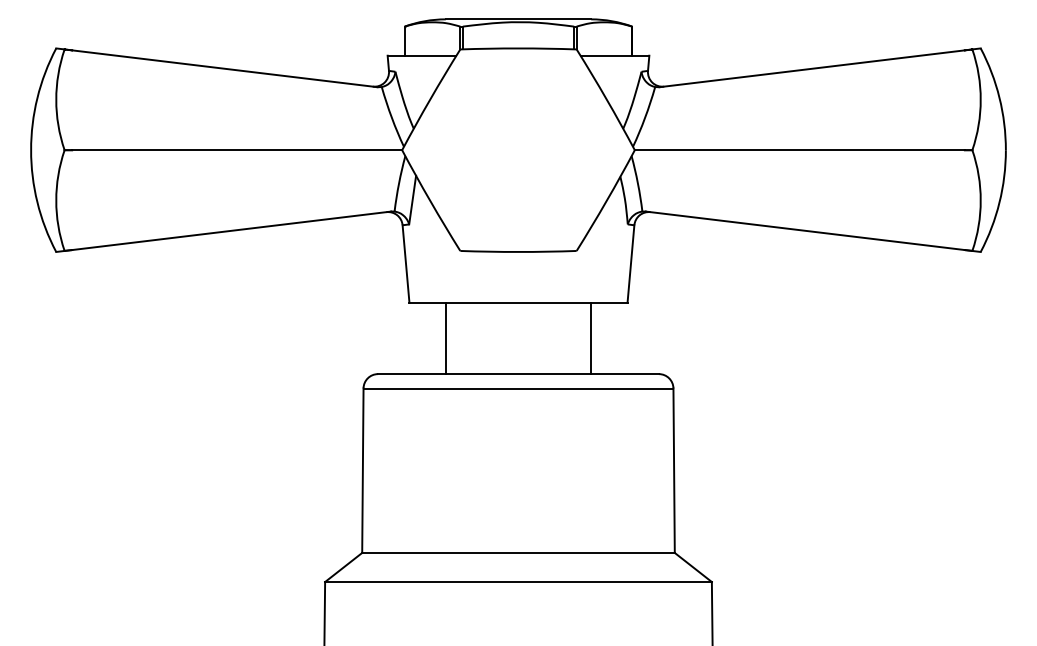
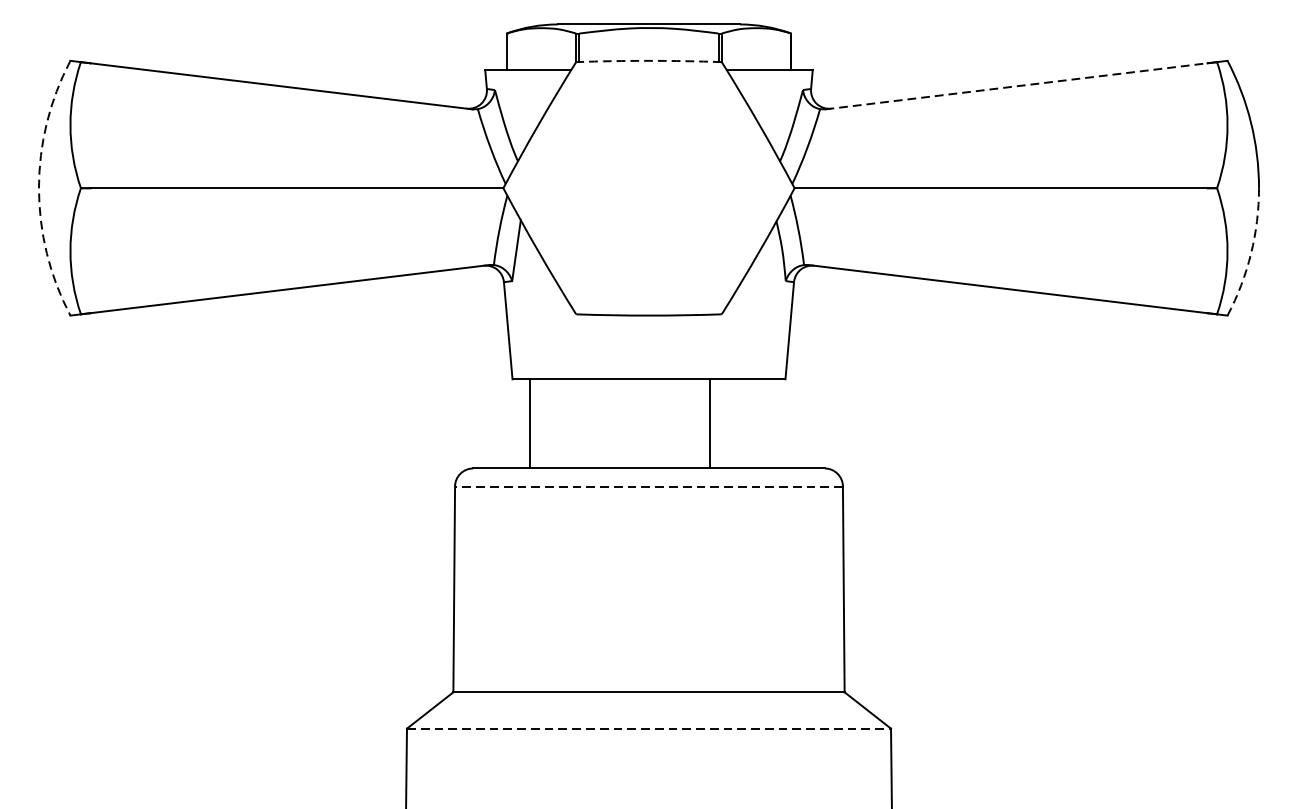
arc: (518, 48) -> (649, 60), solid -> dashed
line: (812, 68) -> (1016, 85), solid -> dashed
arc: (31, 150) -> (39, 188), solid -> dashed
arc: (999, 202) -> (1251, 253), solid -> dashed
line: (445, 338) -> (530, 423), moved
line: (591, 338) -> (710, 423), moved
line: (518, 388) -> (649, 486), solid -> dashed
line: (519, 582) -> (650, 729), solid -> dashed

